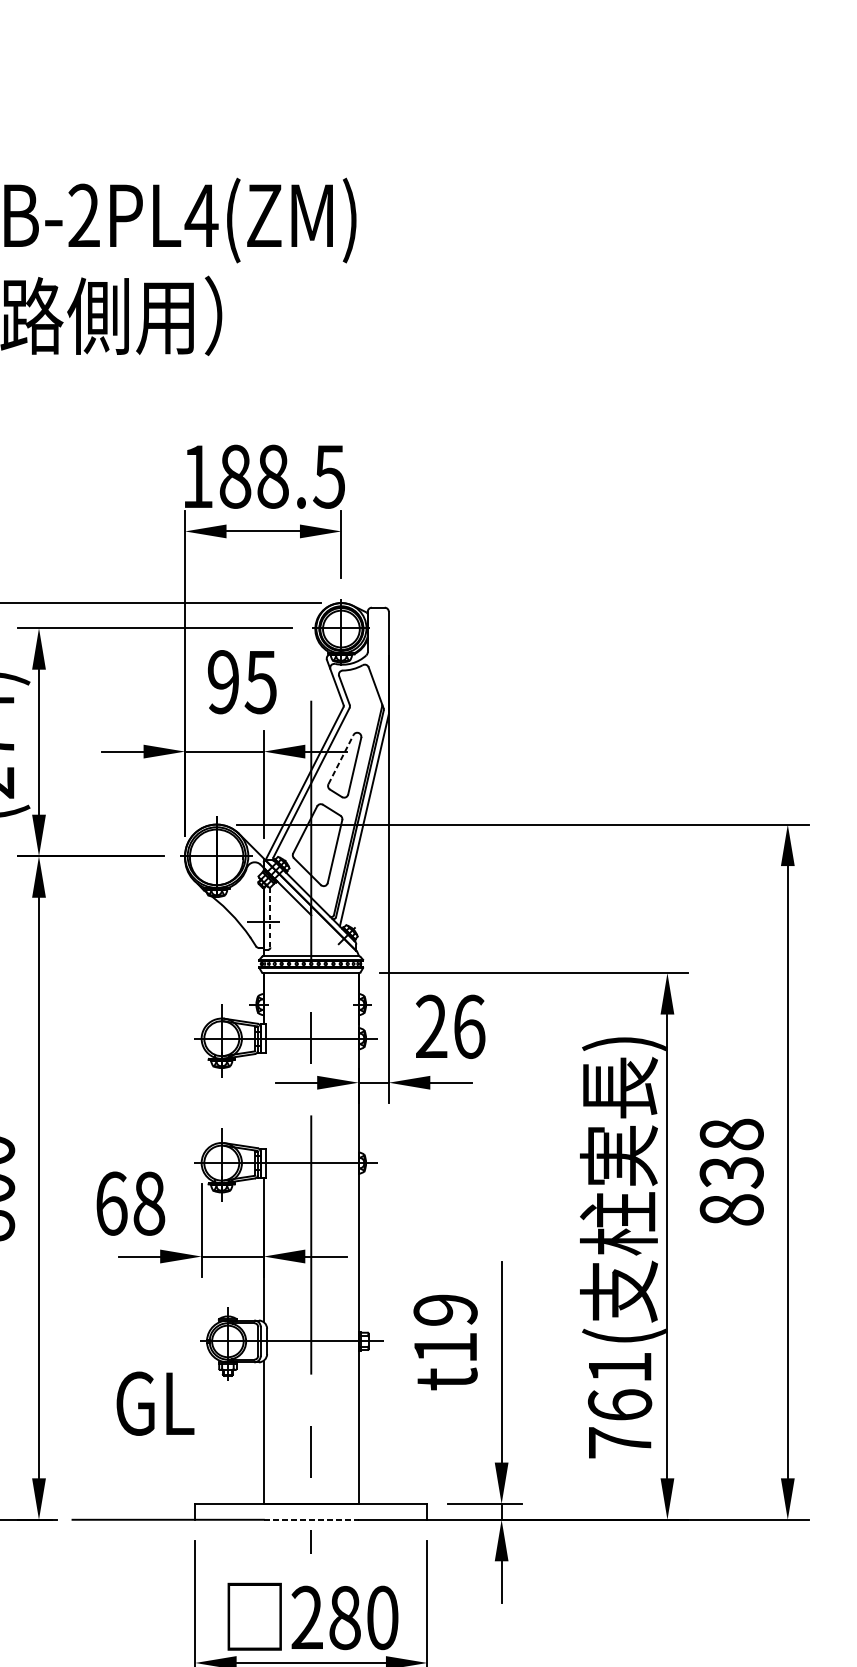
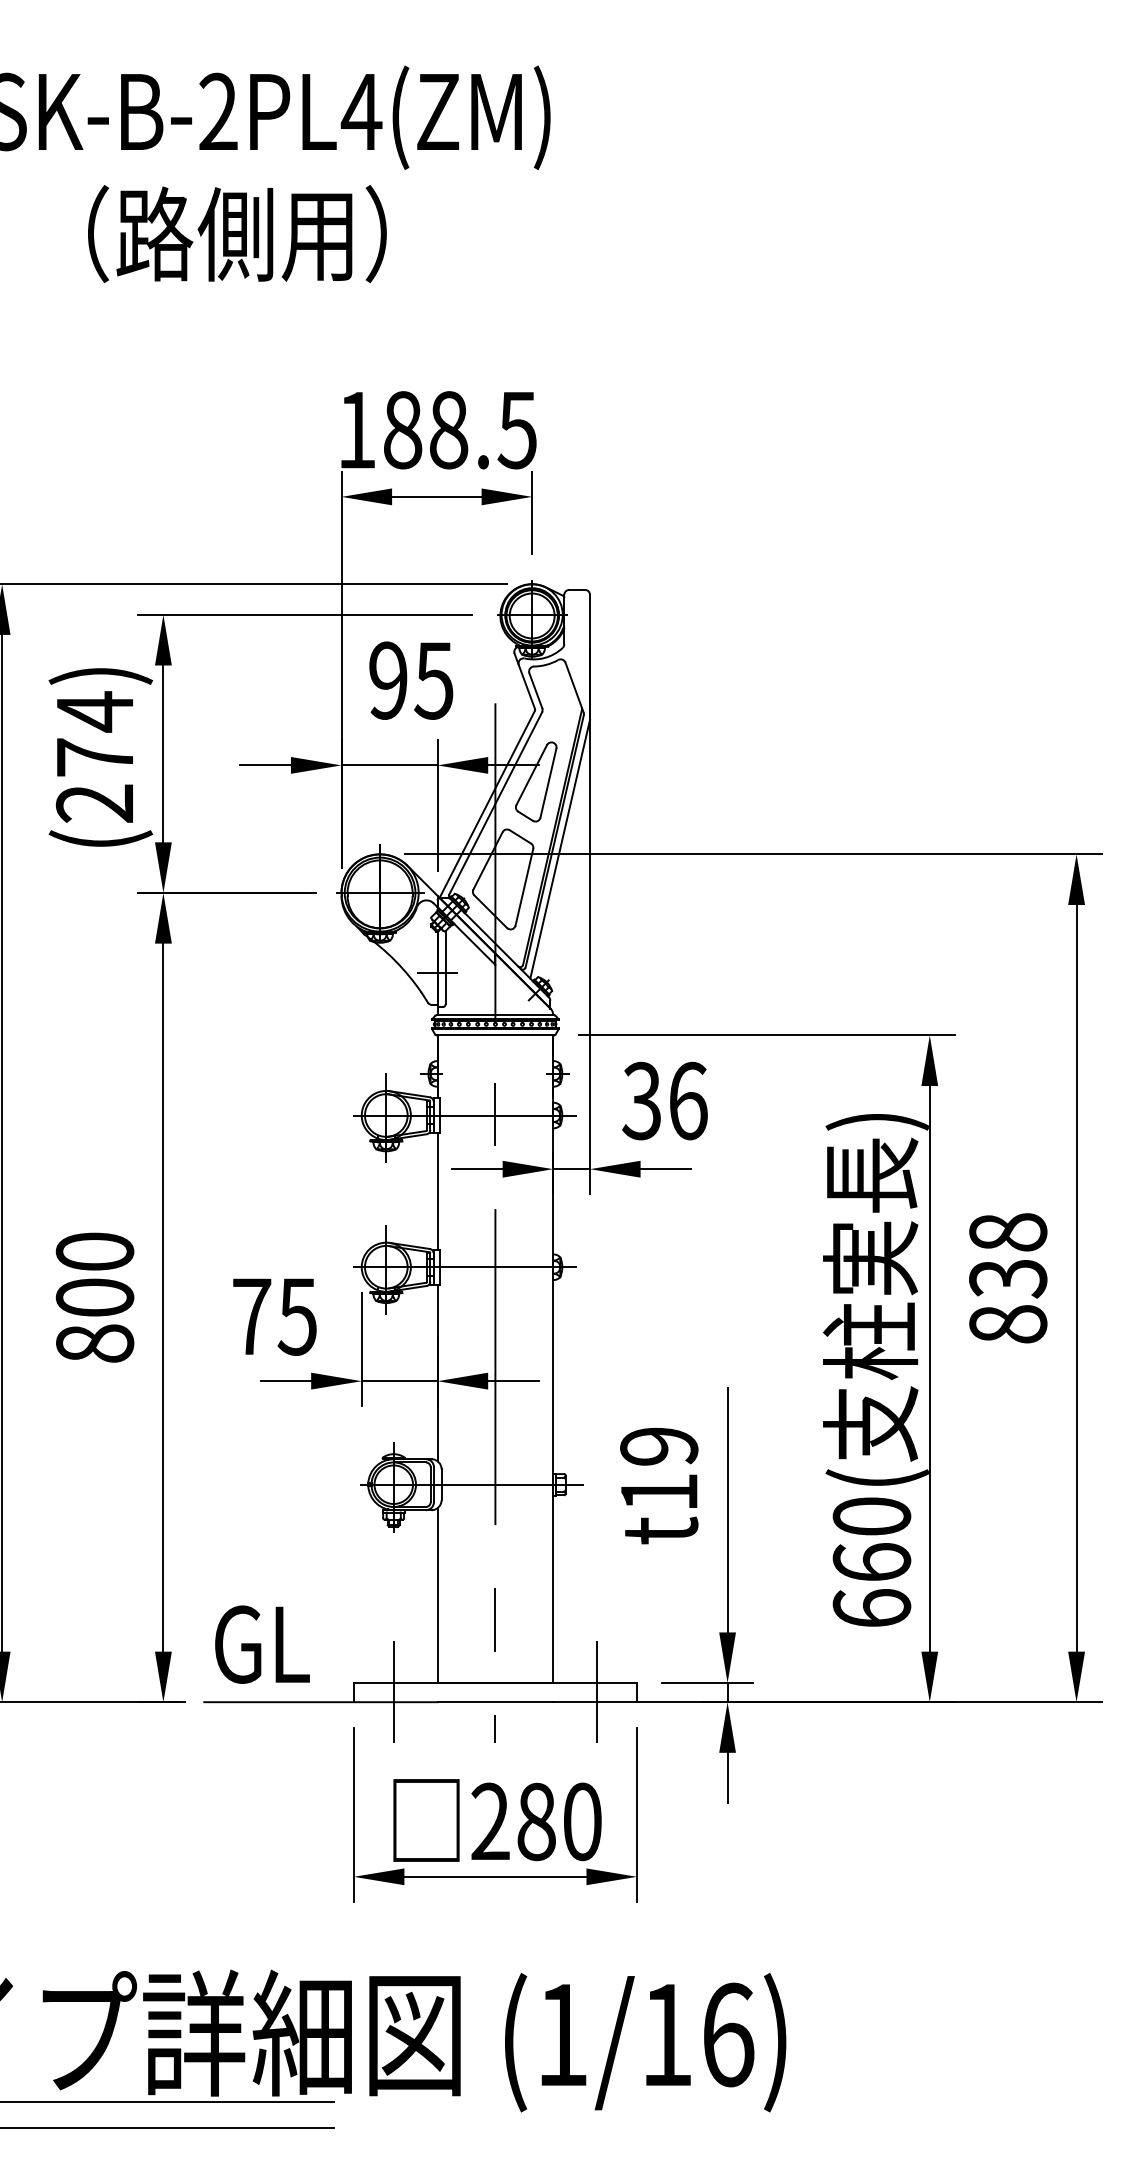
line: (340, 759) -> (531, 775), dashed -> solid
line: (270, 917) -> (445, 967), dashed -> solid
text: (431, 1027) -> (641, 1101), 26 -> 36
line: (263, 1101) -> (437, 1191), added
text: (130, 1203) -> (275, 1316), 68 -> 75
text: (155, 1403) -> (262, 1644), moved
text: (619, 1405) -> (871, 1562), 761( -> 660(
line: (228, 1511) -> (394, 1691), added
line: (394, 1511) -> (596, 1691), added
line: (311, 1520) -> (495, 1702), dashed -> solid

